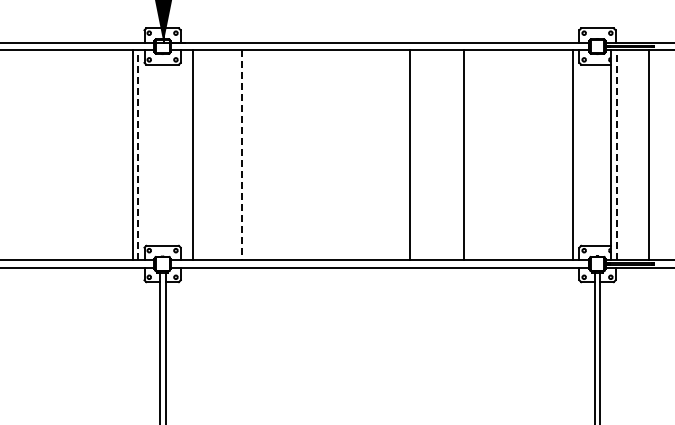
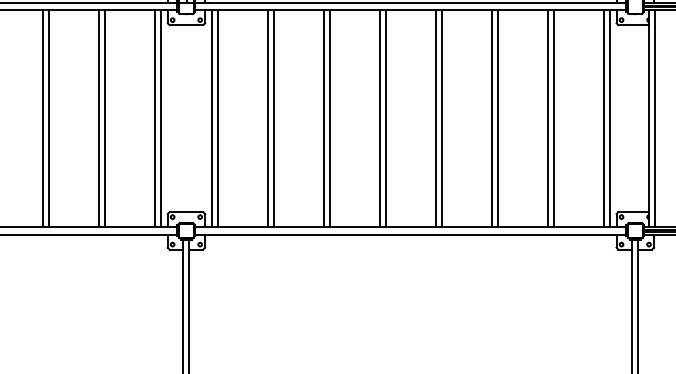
line: (138, 154) -> (161, 117), dashed -> solid
line: (616, 154) -> (654, 117), dashed -> solid
line: (23, 155) -> (42, 118), added
line: (29, 155) -> (49, 118), added
line: (78, 155) -> (99, 118), added
line: (83, 155) -> (104, 118), added
line: (187, 155) -> (212, 118), added
line: (241, 155) -> (267, 118), dashed -> solid
line: (247, 155) -> (274, 118), added
line: (295, 155) -> (323, 118), added
line: (301, 155) -> (329, 118), added
line: (350, 155) -> (380, 118), added
line: (355, 155) -> (385, 118), added
line: (404, 155) -> (436, 118), added
line: (458, 155) -> (491, 118), added
line: (512, 155) -> (547, 118), added
line: (518, 155) -> (553, 118), added
line: (567, 155) -> (604, 118), added

